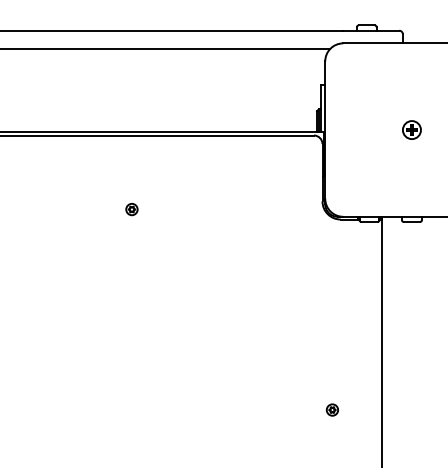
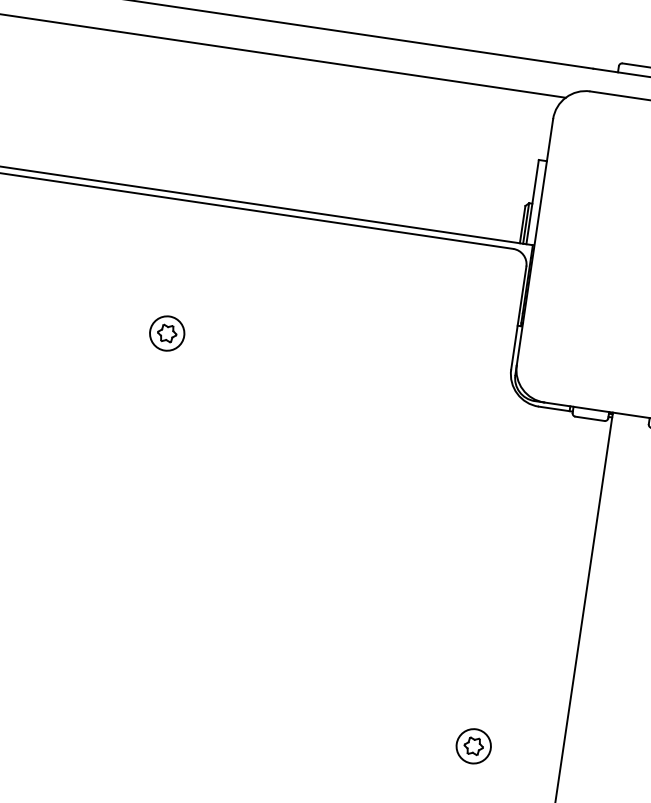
part: (131, 209) -> (166, 333), size x1.67
part: (332, 409) -> (474, 745), size x1.67

